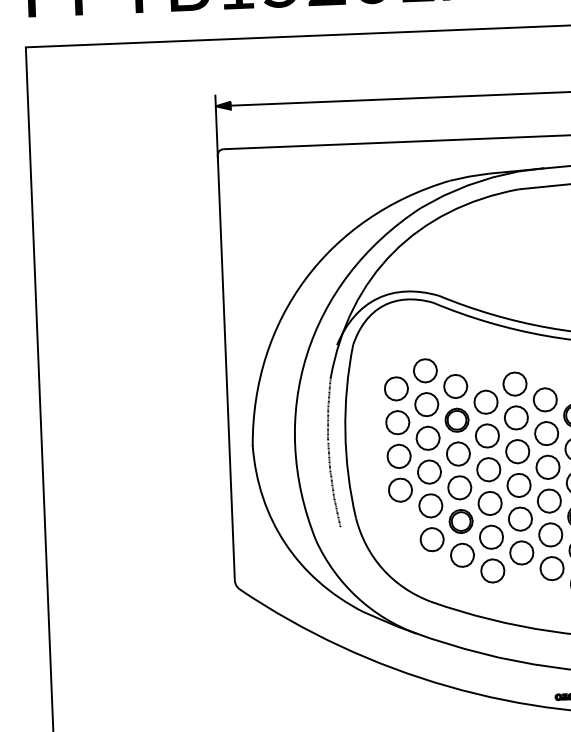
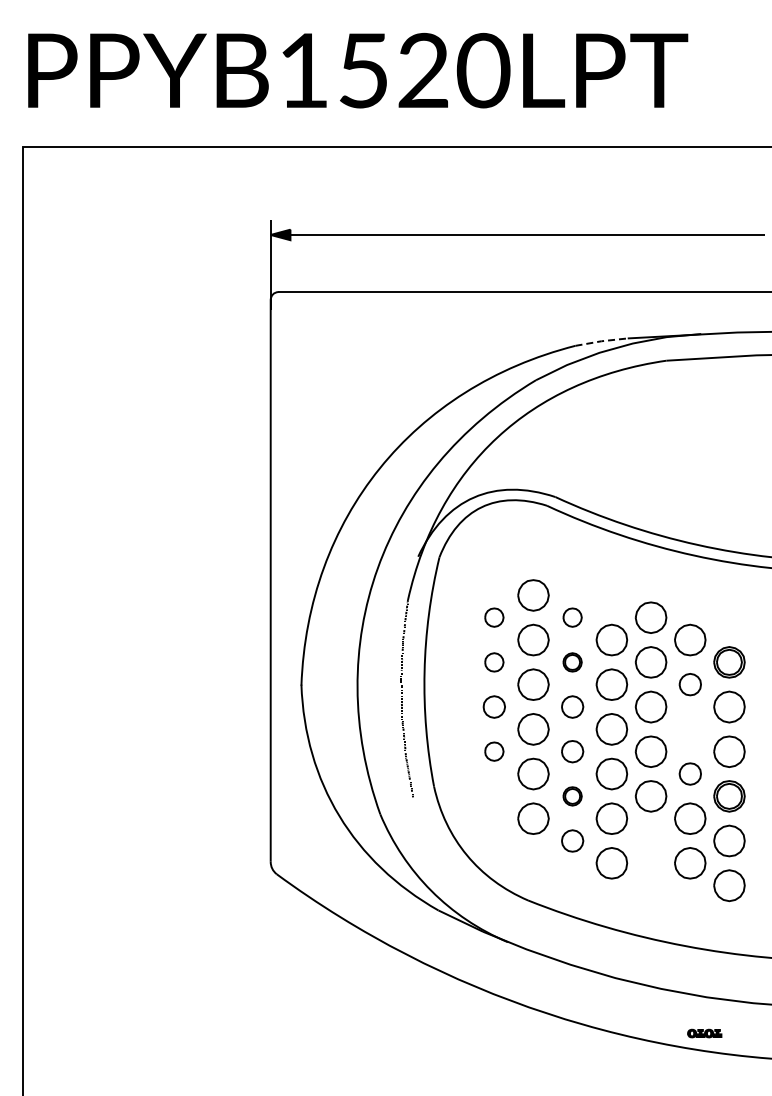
line: (469, 176) -> (601, 341), solid -> dashed
part: (455, 386) -> (572, 617), size x0.6
part: (396, 388) -> (494, 617), size x0.6
part: (456, 420) -> (572, 662), size x0.6
part: (397, 422) -> (494, 662), size x0.6
part: (546, 433) -> (690, 684), size x0.7
part: (458, 453) -> (572, 706), size x0.7
part: (399, 455) -> (494, 706), size x0.7
part: (548, 467) -> (690, 729), removed
part: (459, 487) -> (572, 751), size x0.7
part: (400, 490) -> (494, 751), size x0.6
part: (549, 500) -> (690, 773), size x0.7
part: (461, 521) -> (572, 796), size x0.6
part: (521, 552) -> (650, 840), removed
part: (462, 554) -> (572, 840), size x0.7

